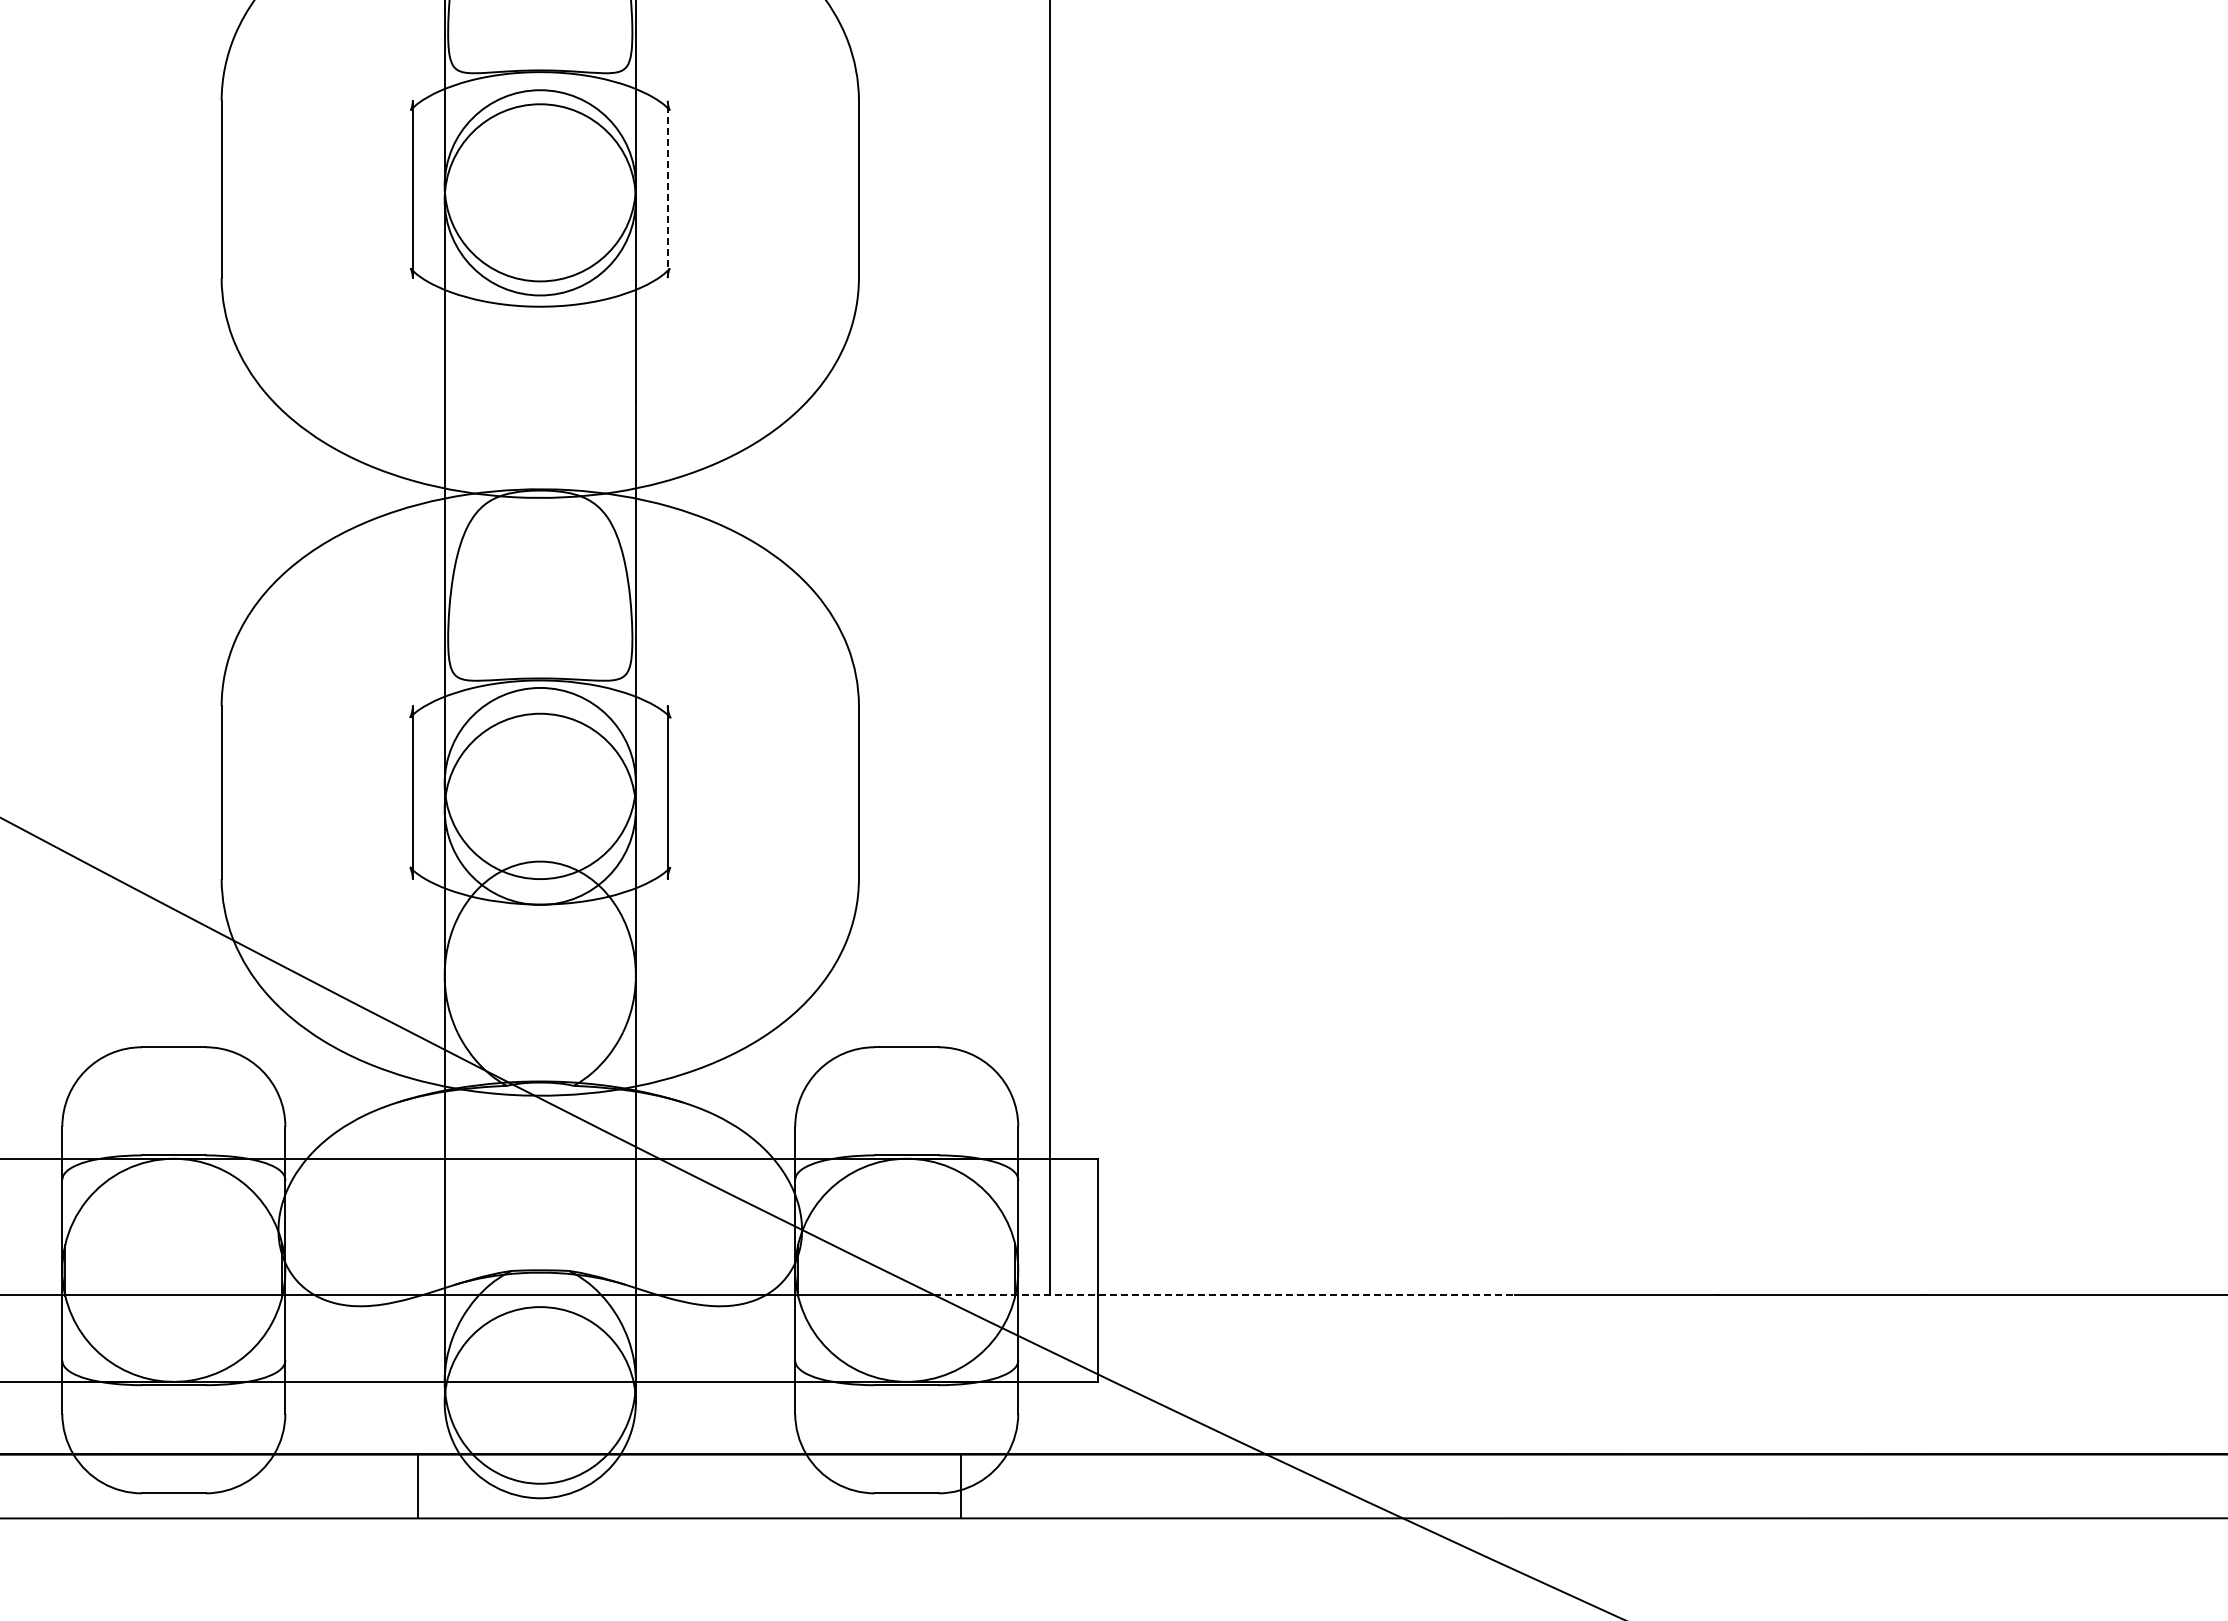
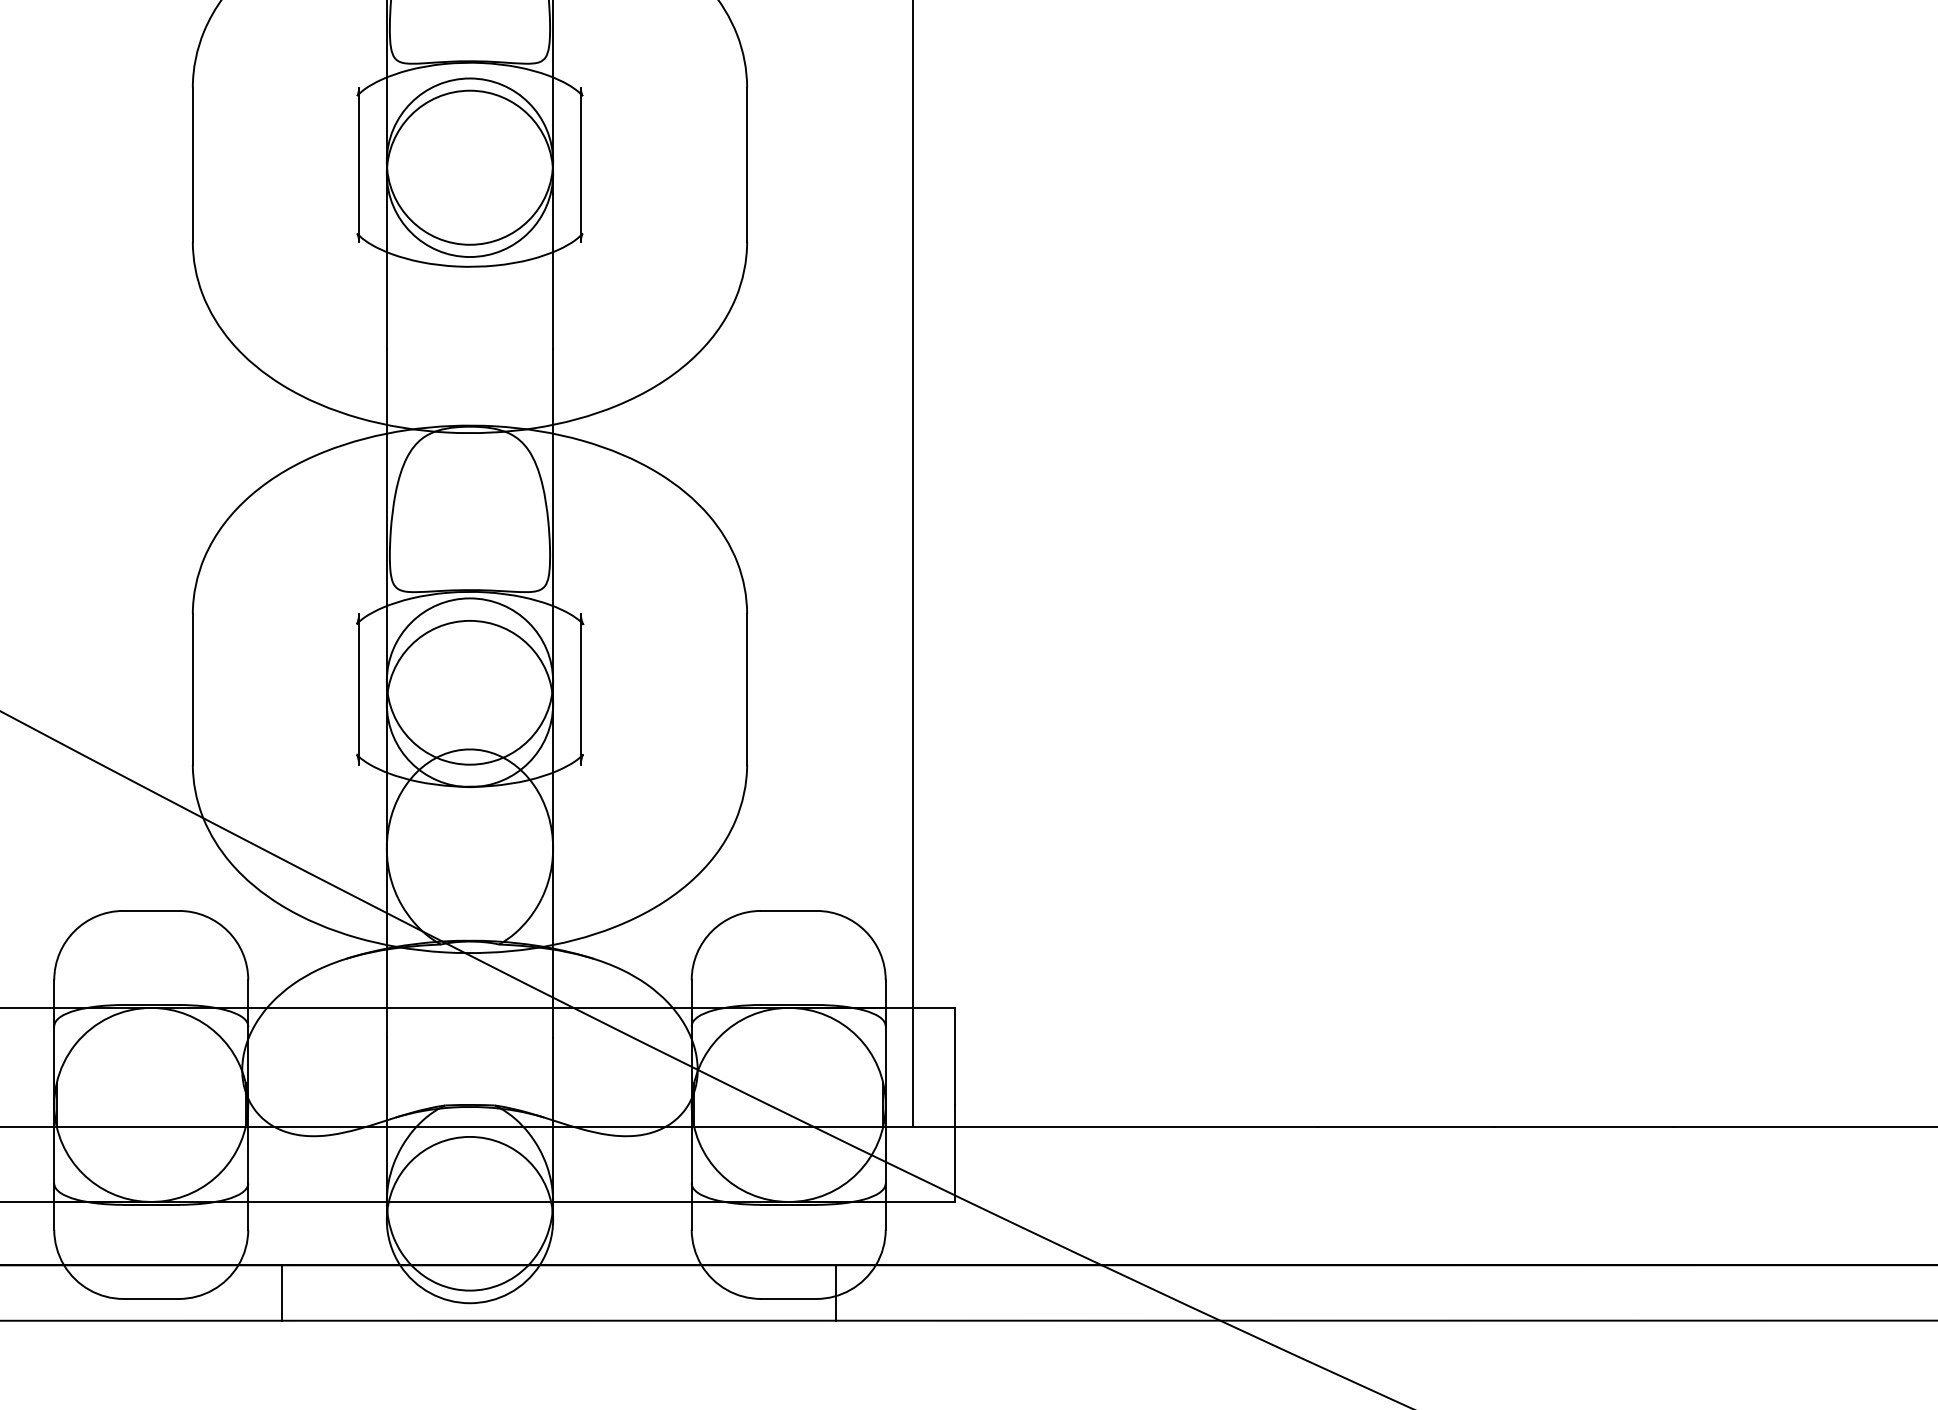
line: (667, 189) -> (580, 164), dashed -> solid
line: (1225, 1295) -> (1065, 1126), dashed -> solid
line: (417, 1486) -> (281, 1292), moved

